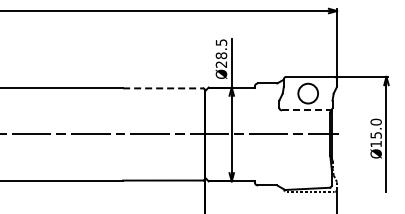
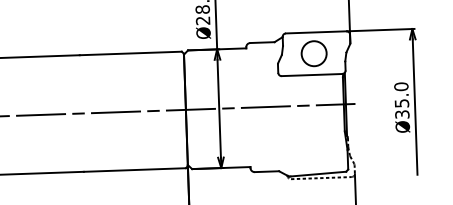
line: (163, 88) -> (130, 53), dashed -> solid
line: (305, 110) -> (311, 75), dashed -> solid
text: (375, 143) -> (401, 113), Ø15.0 -> Ø35.0

